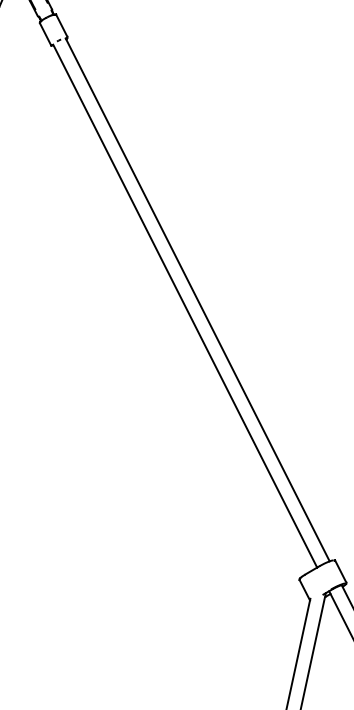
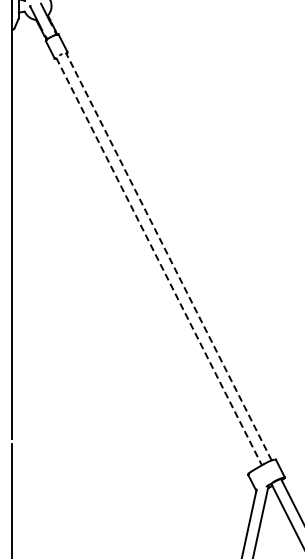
line: (197, 299) -> (168, 256), solid -> dashed
line: (185, 307) -> (159, 262), solid -> dashed

